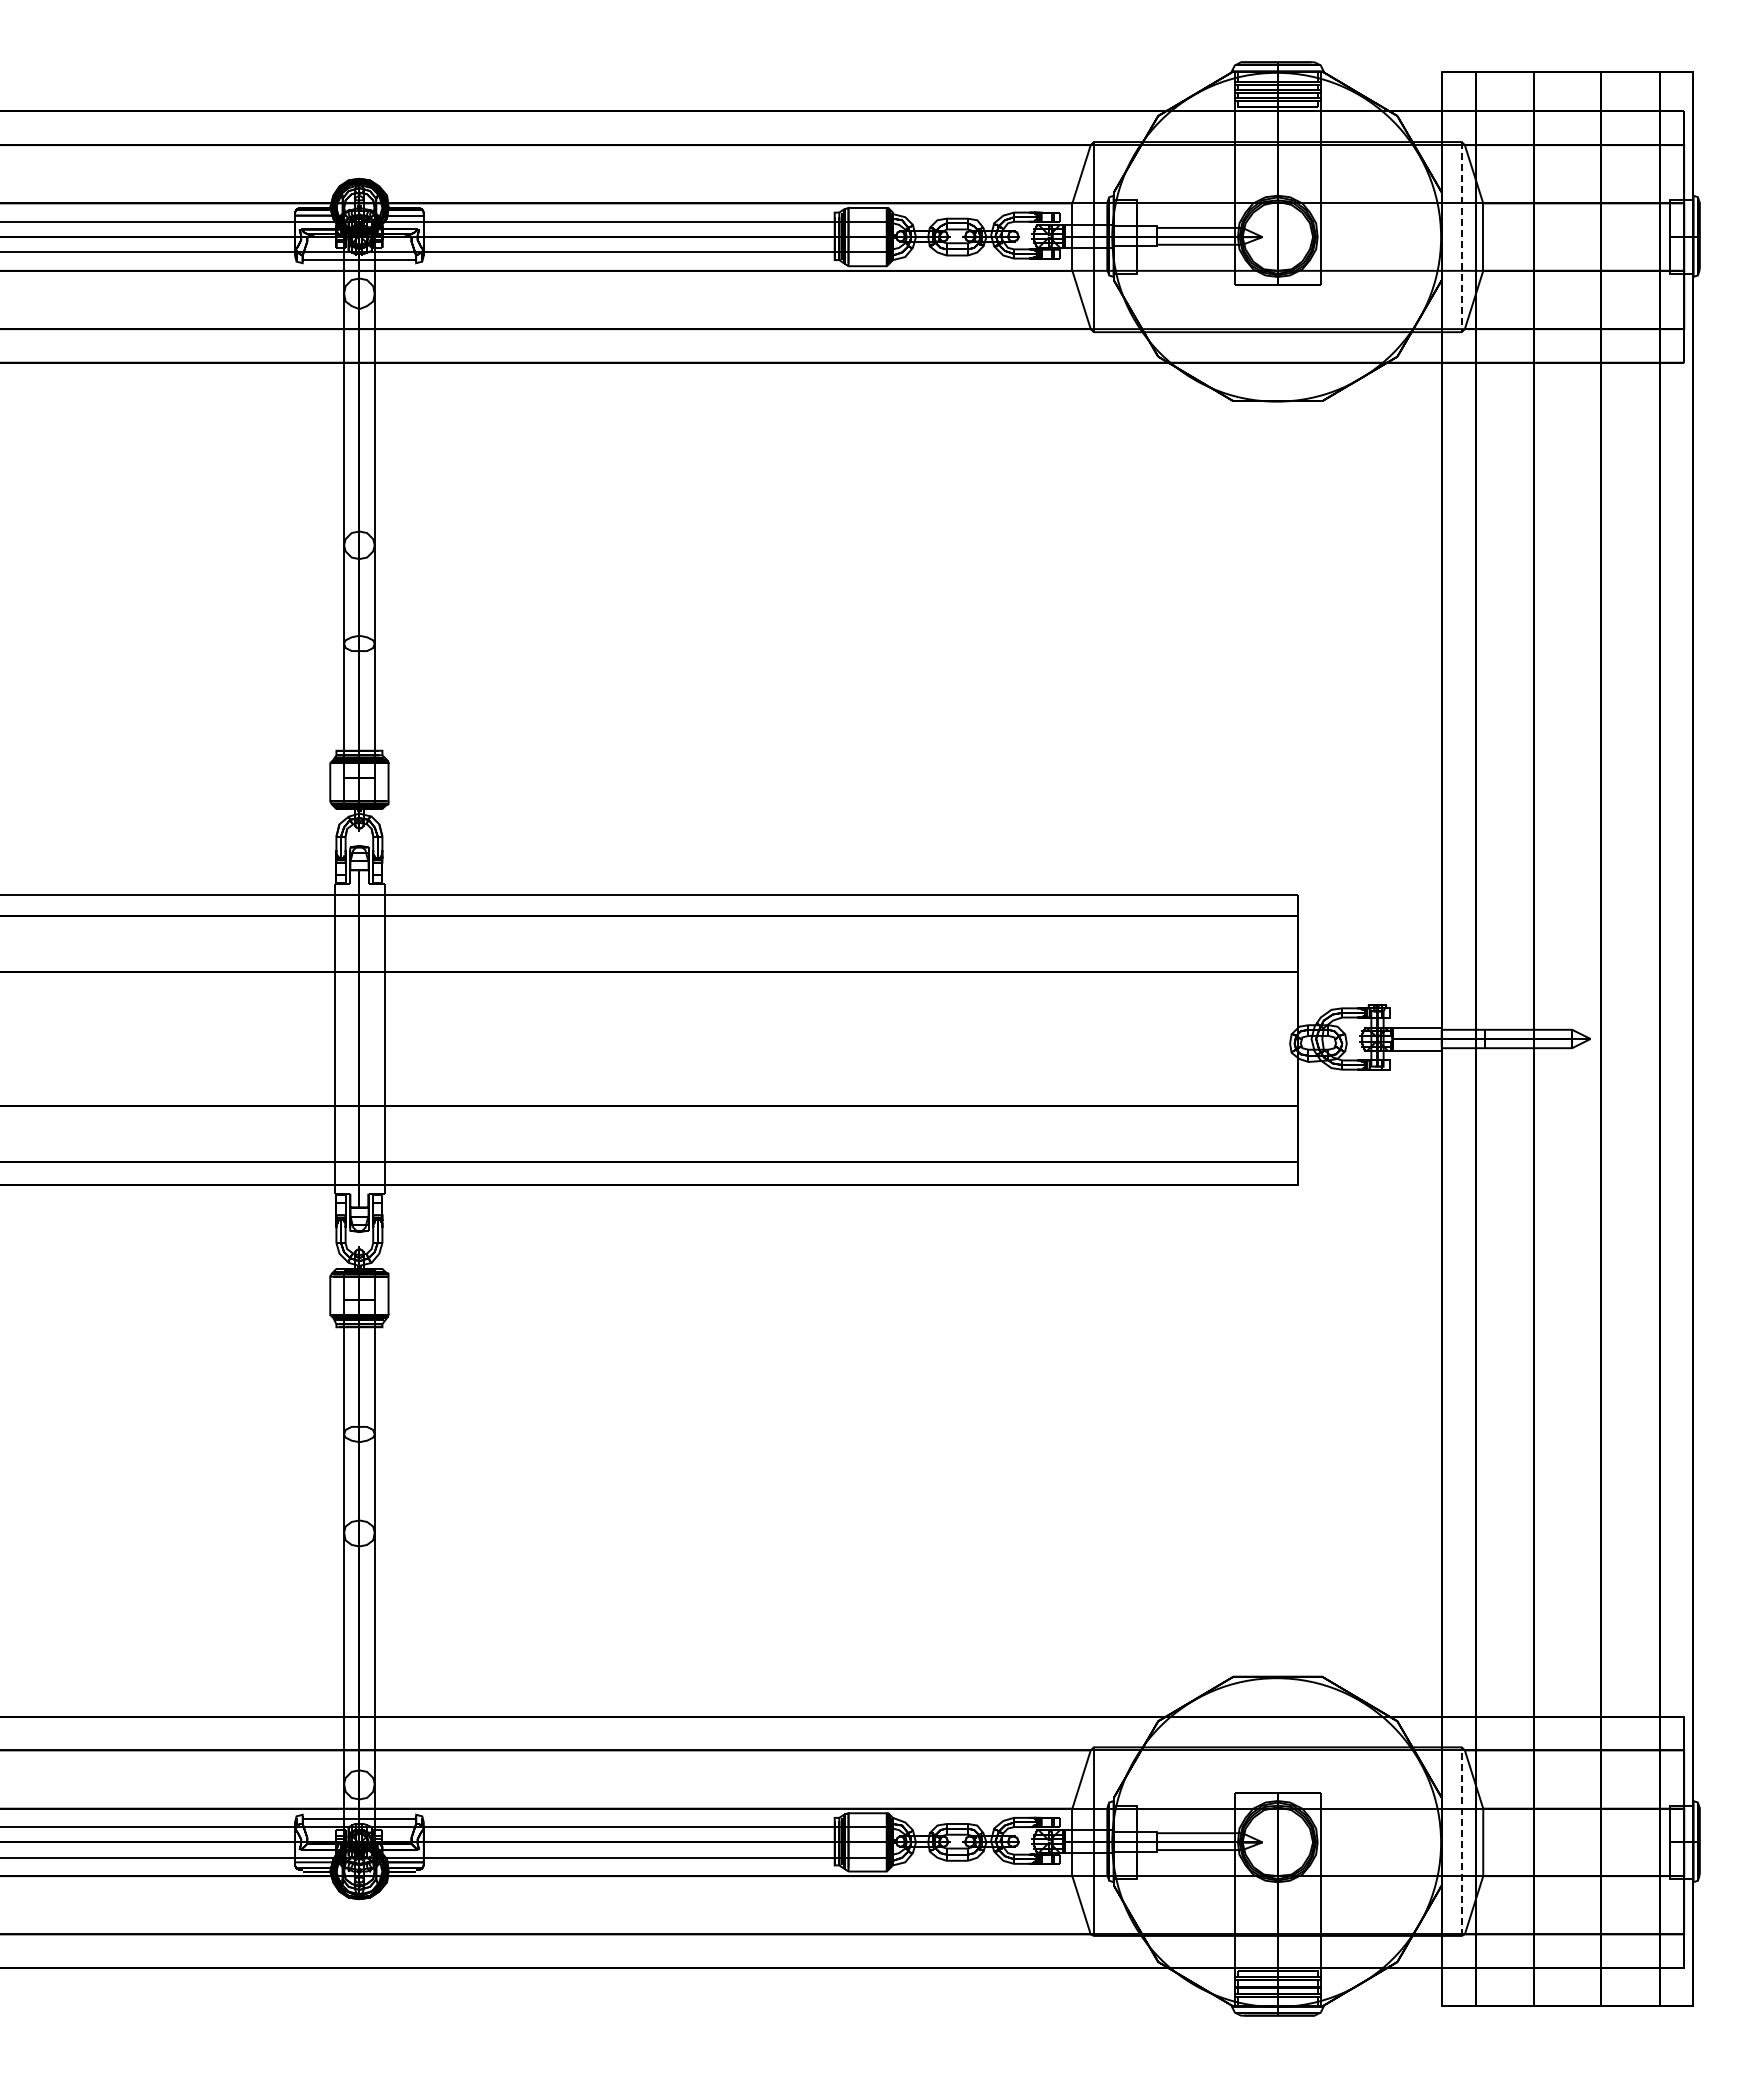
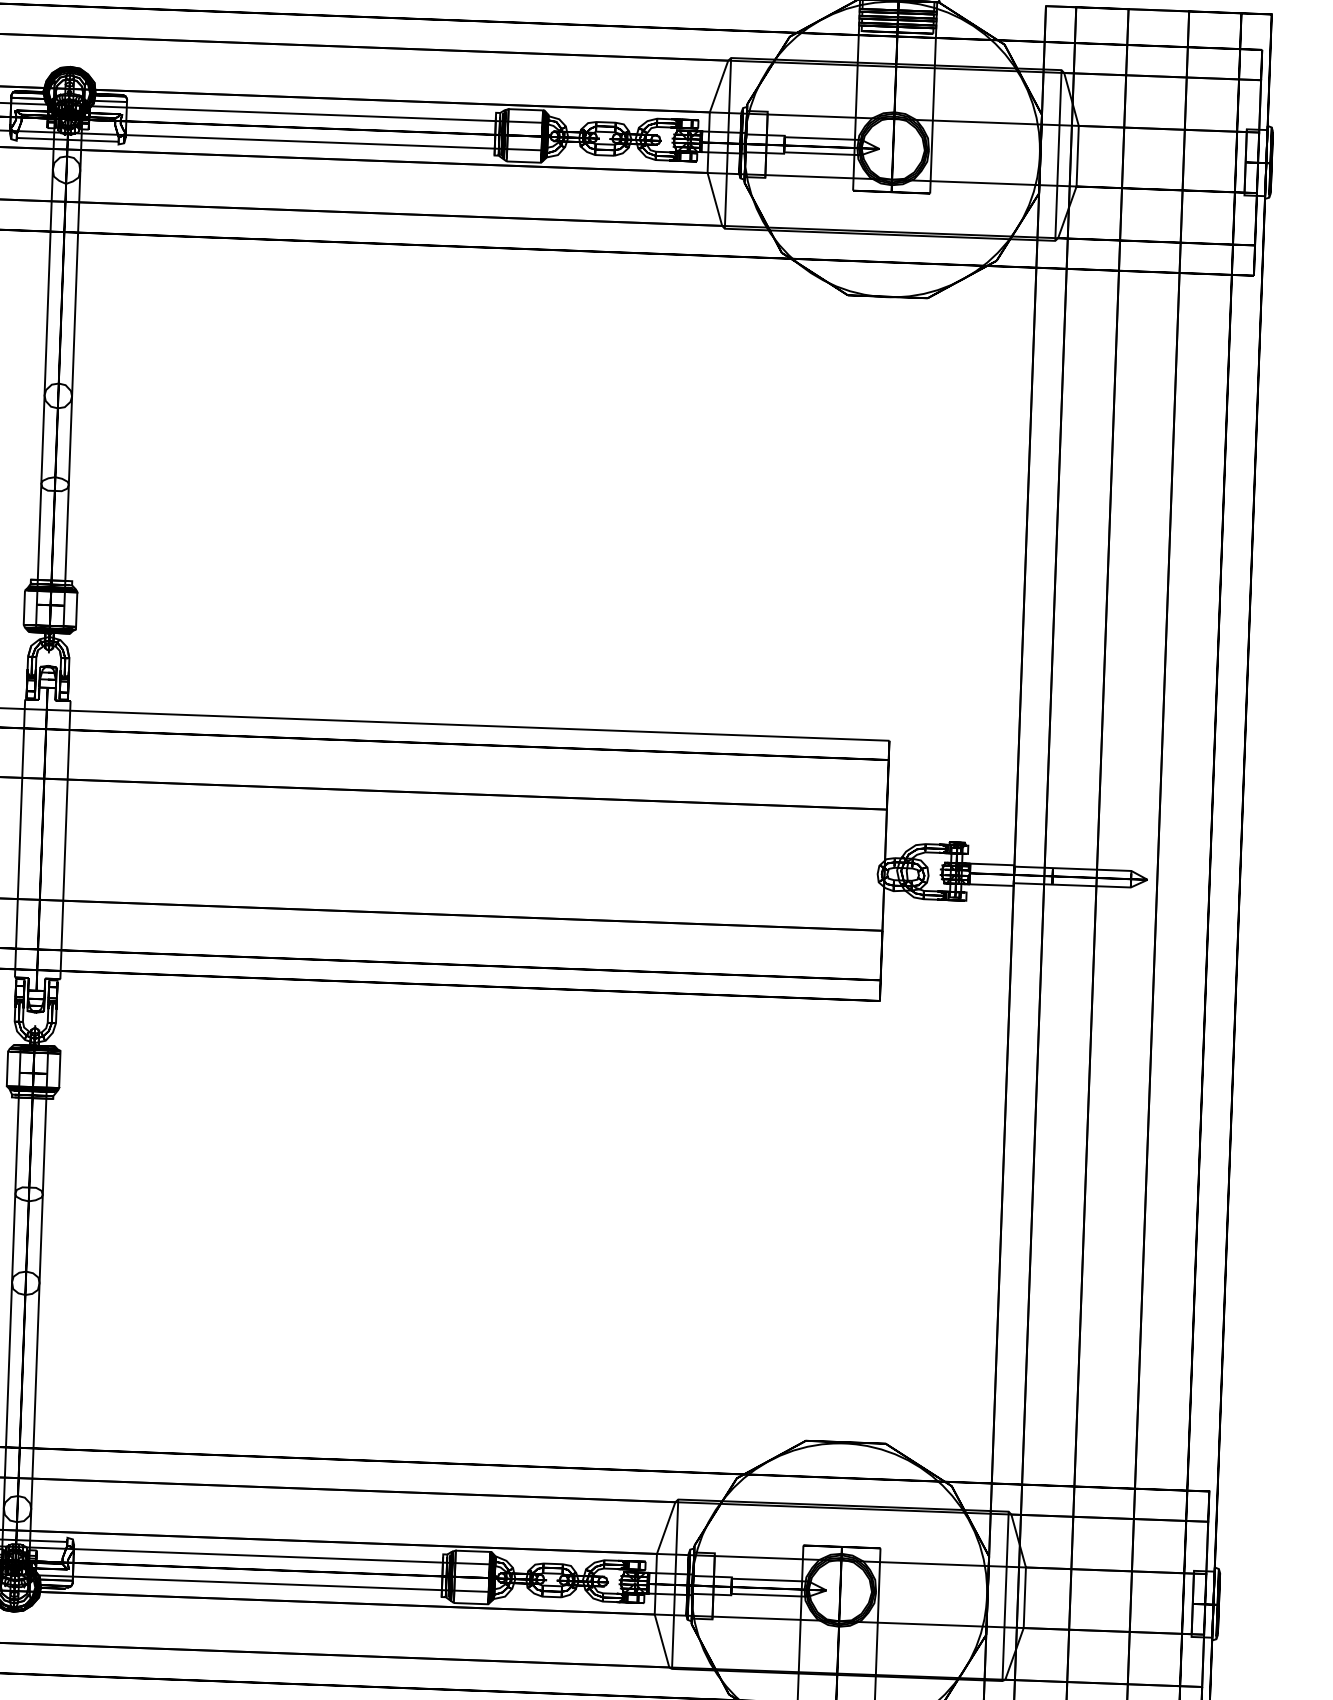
line: (1461, 237) -> (1058, 155), dashed -> solid
line: (1461, 1841) -> (1005, 1596), dashed -> solid

